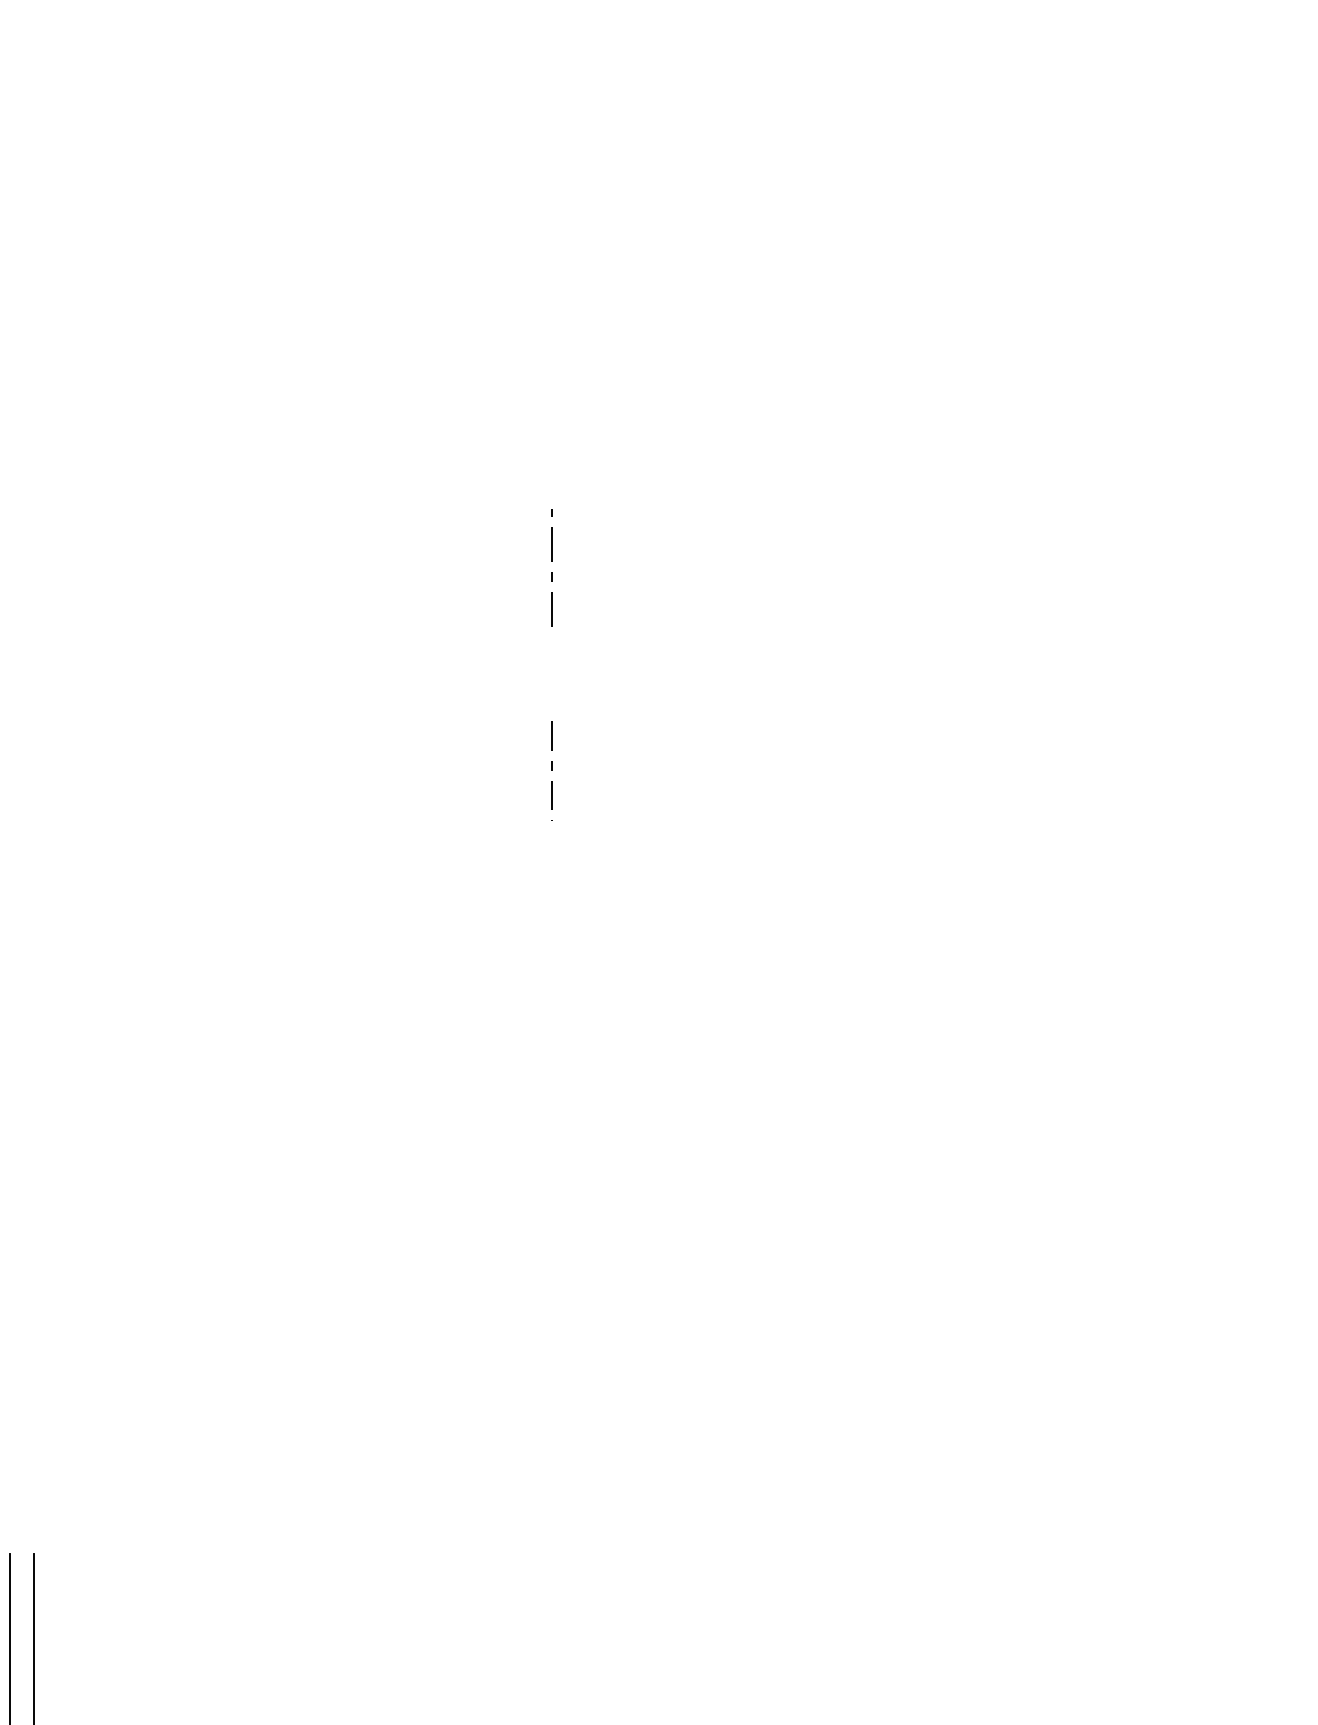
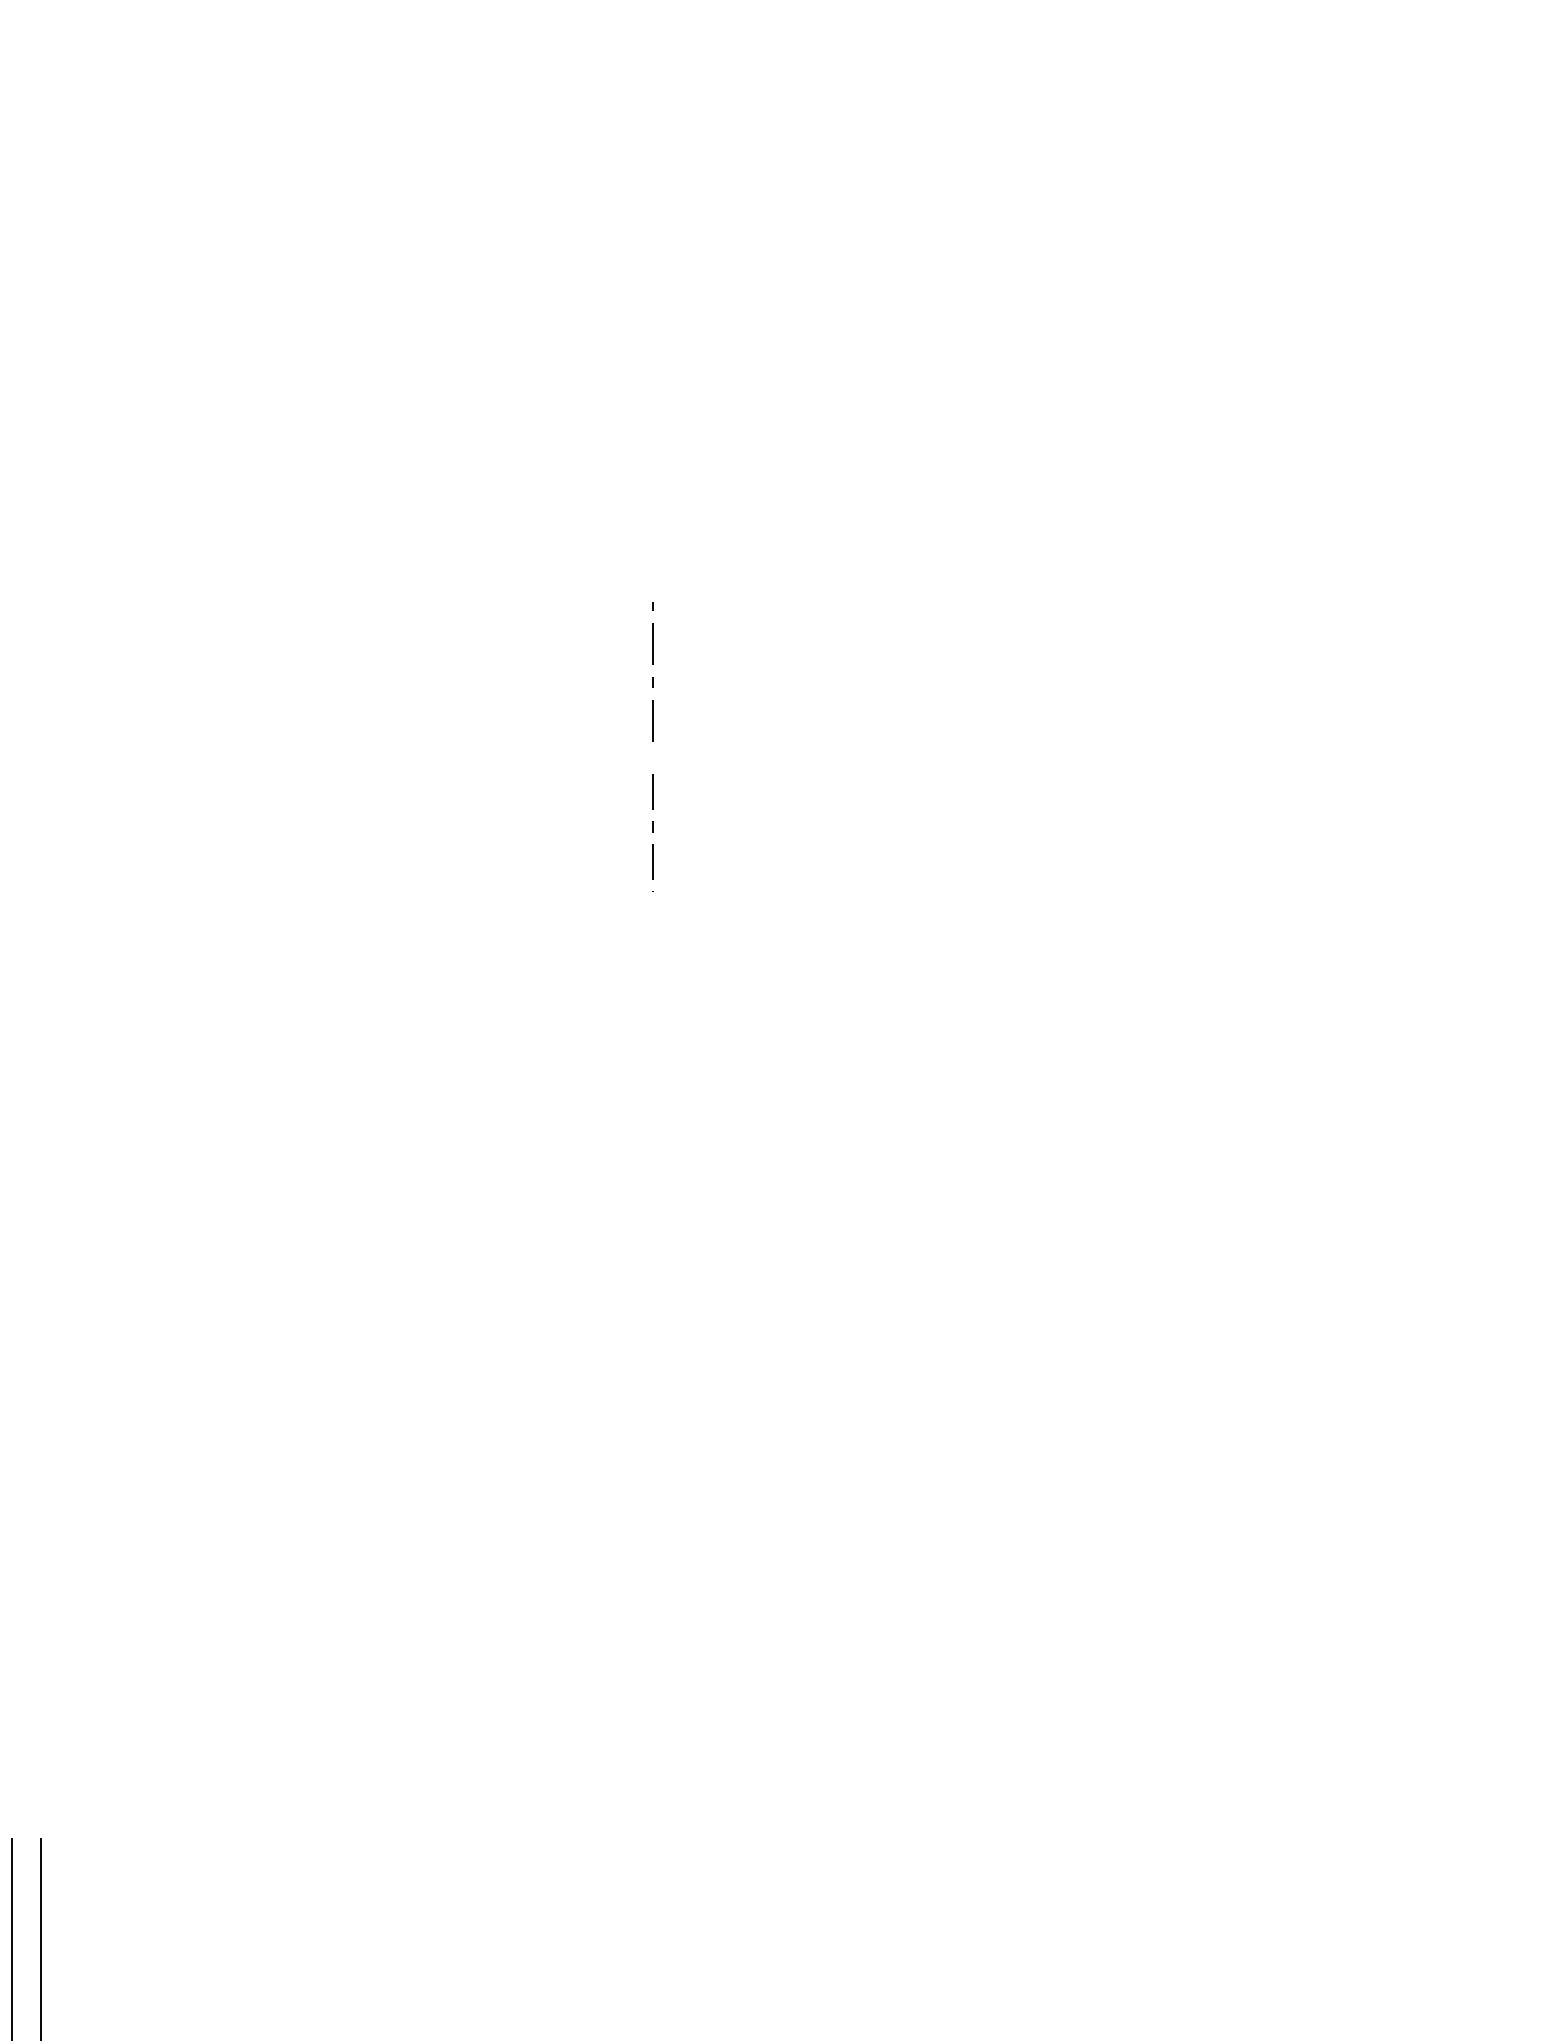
line: (551, 770) -> (652, 832), moved

